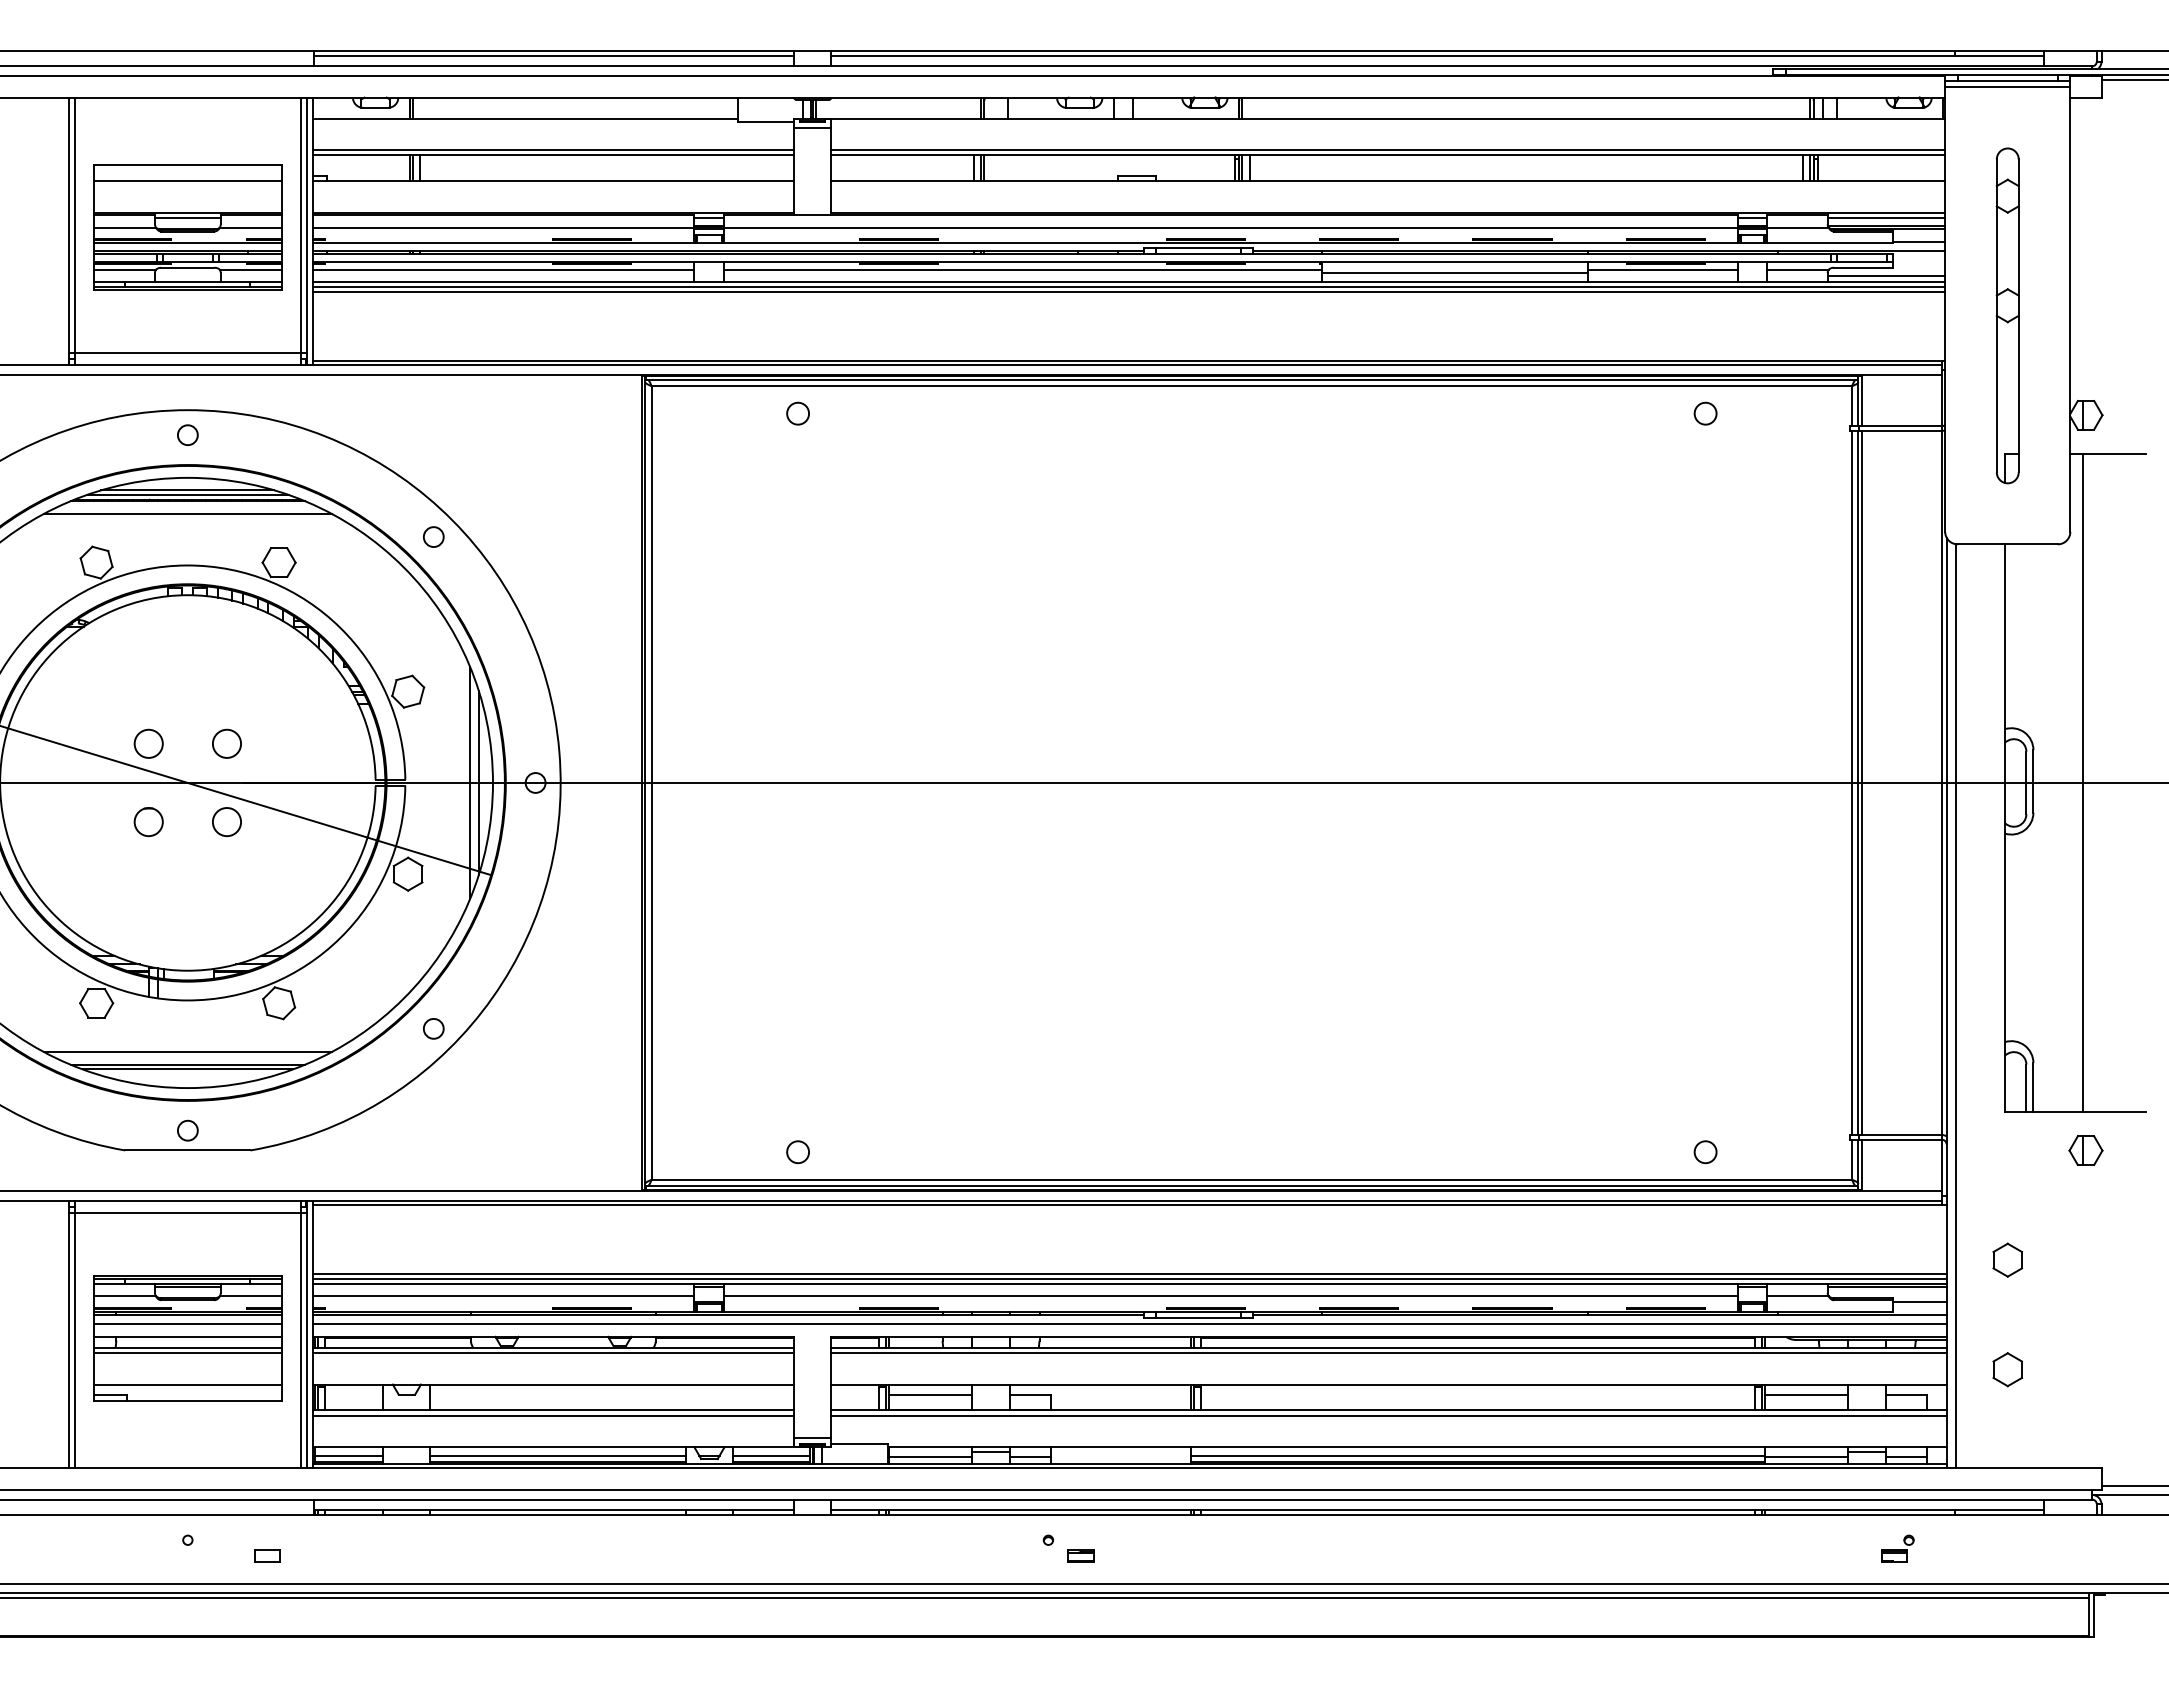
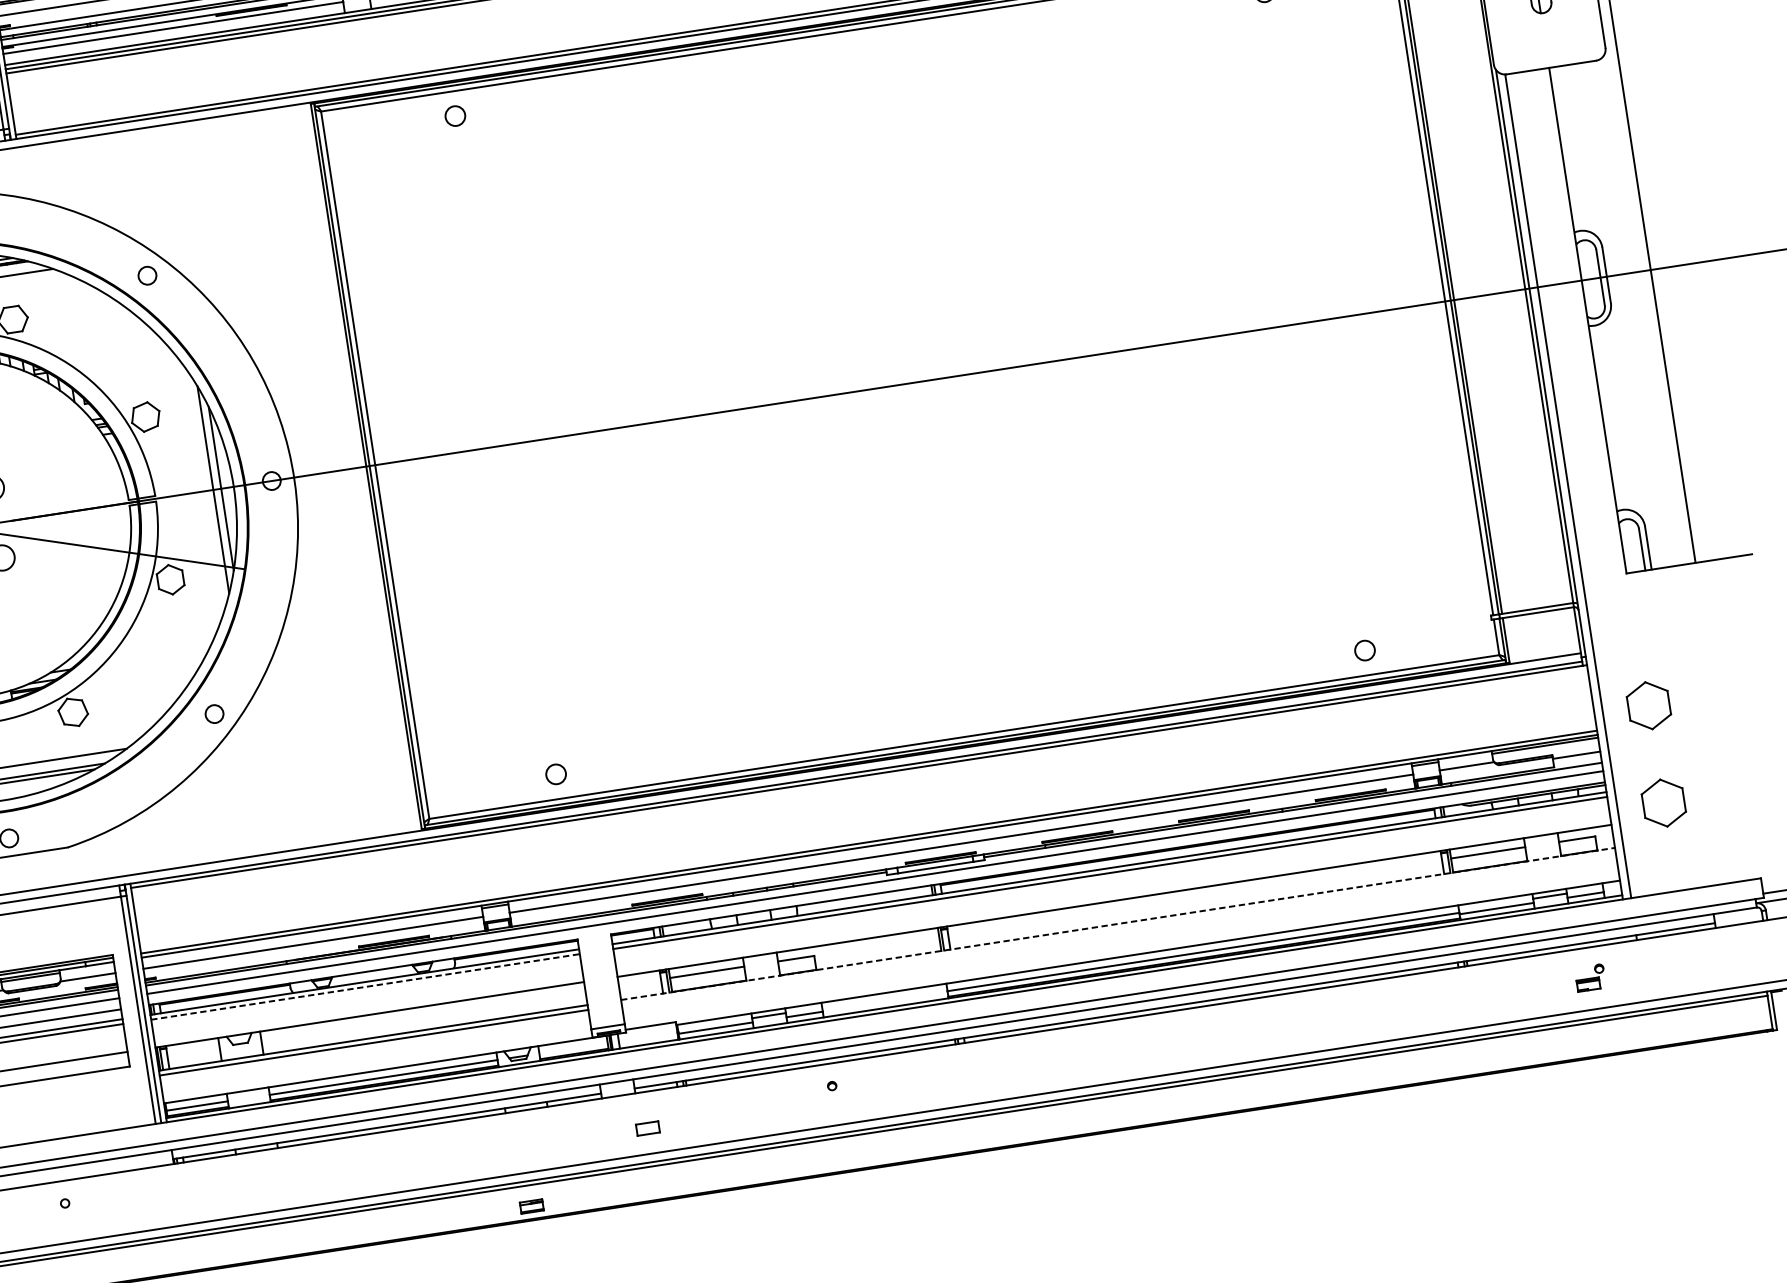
part: (2085, 1150) -> (1703, 597), removed
part: (2007, 1259) -> (1648, 705), size x1.6
line: (1129, 1274) -> (868, 838), removed
line: (553, 1353) -> (365, 987), solid -> dashed
part: (2007, 1369) -> (1663, 803), size x1.6
line: (1389, 1410) -> (1118, 923), solid -> dashed
line: (1388, 1415) -> (1118, 928), removed
line: (770, 1455) -> (572, 1048), removed
part: (267, 1555) -> (648, 1128), moved
part: (1080, 1555) -> (531, 1206), moved

